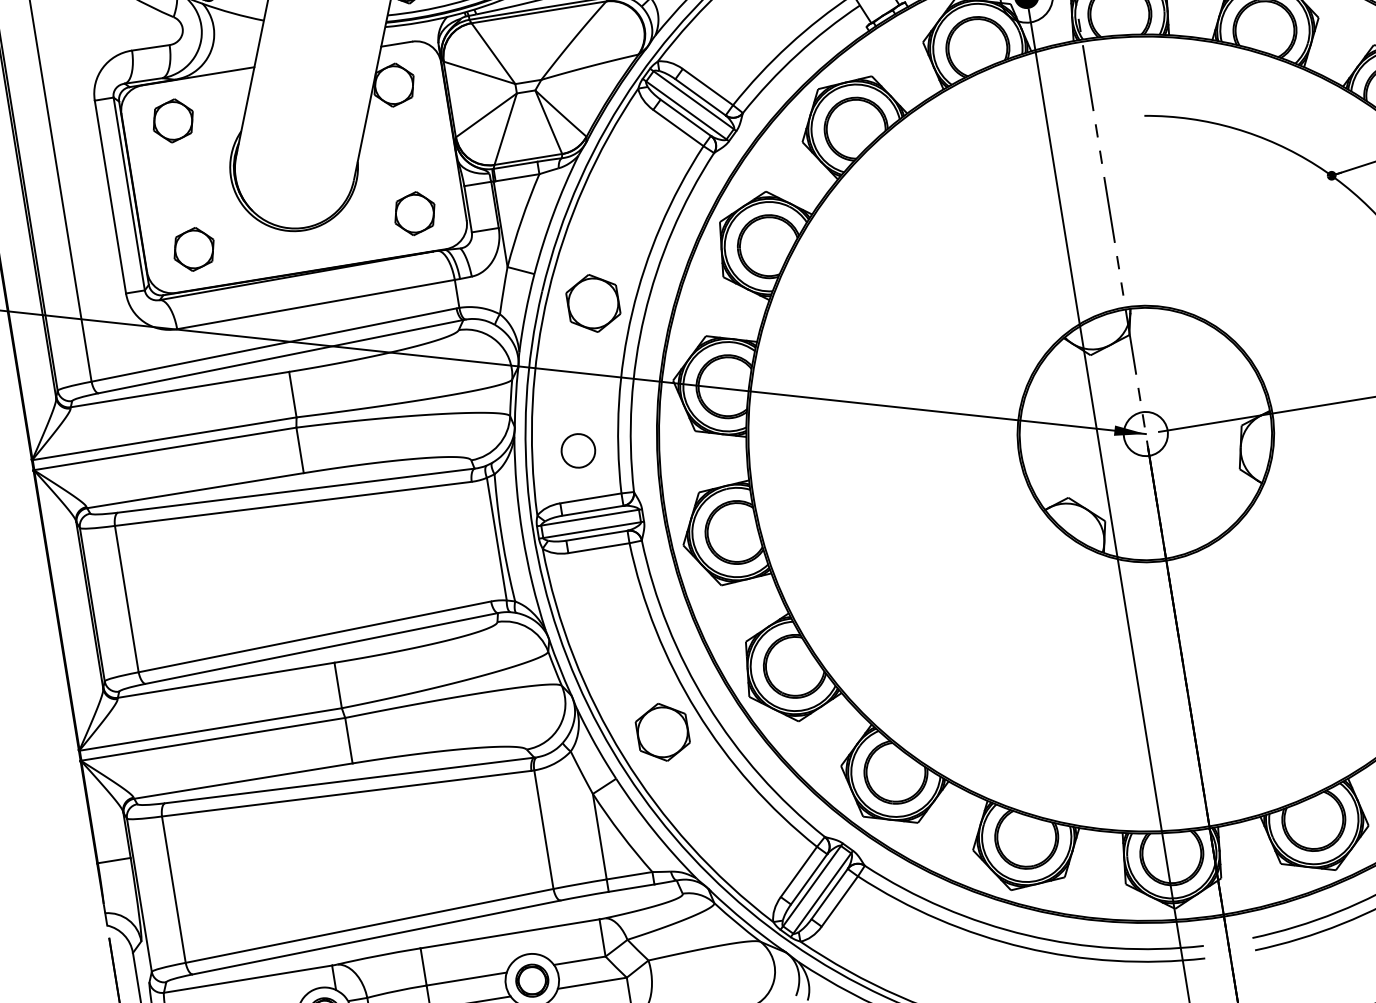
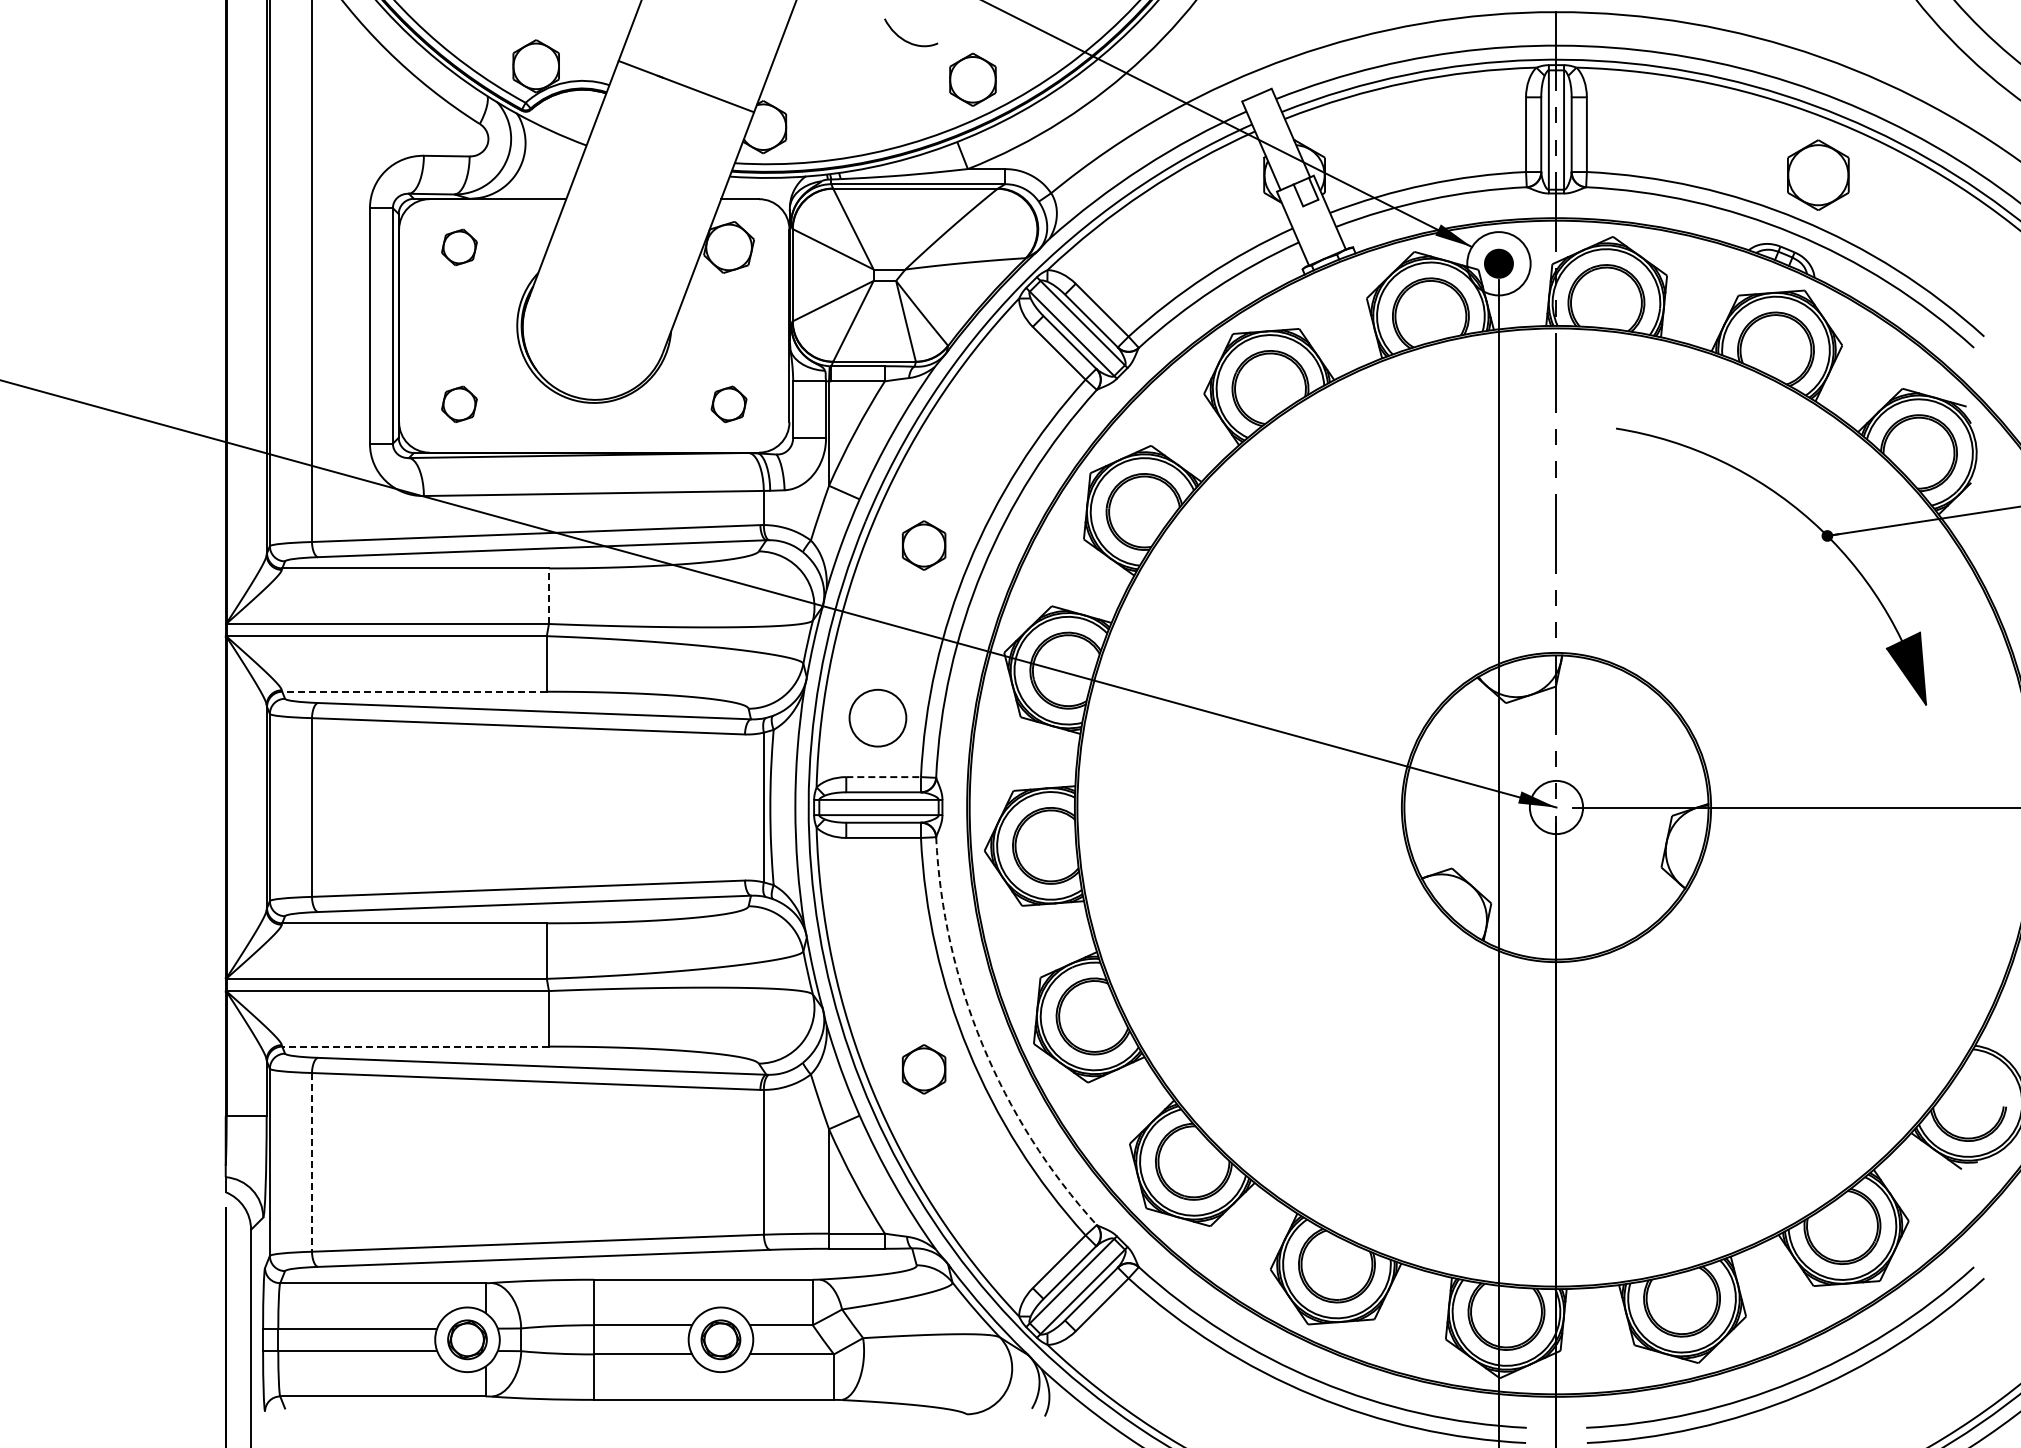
part: (173, 120) -> (459, 247), size x0.7
part: (414, 213) -> (728, 404), size x0.7
part: (194, 249) -> (459, 404), size x0.7
part: (592, 303) -> (923, 545), size x0.7
line: (292, 394) -> (548, 596), solid -> dashed
circle: (577, 450) -> (877, 717), size x1.4
line: (195, 490) -> (414, 691), solid -> dashed
line: (591, 498) -> (884, 777), solid -> dashed
arc: (707, 705) -> (982, 1045), solid -> dashed
part: (662, 732) -> (923, 1069), size x0.7
line: (243, 781) -> (415, 1046), solid -> dashed
line: (173, 889) -> (311, 1162), solid -> dashed

